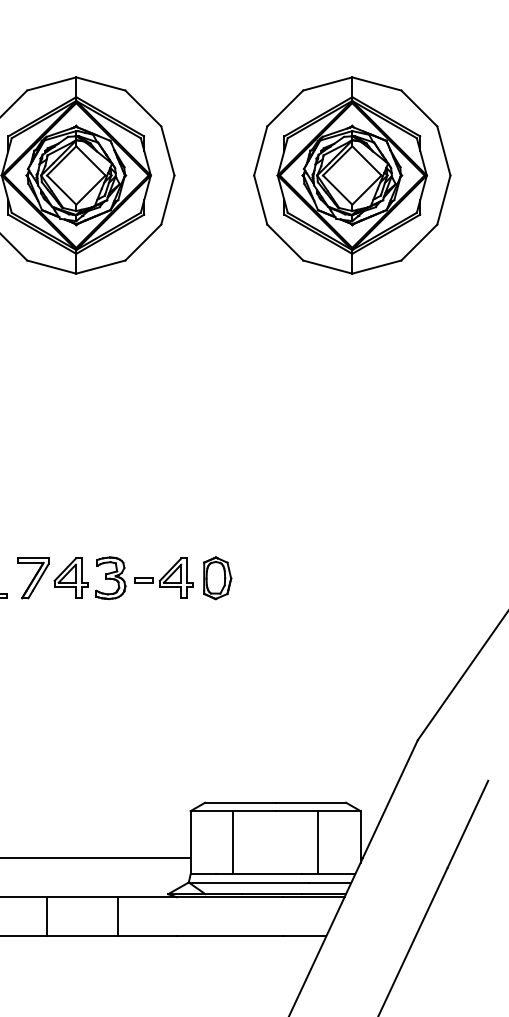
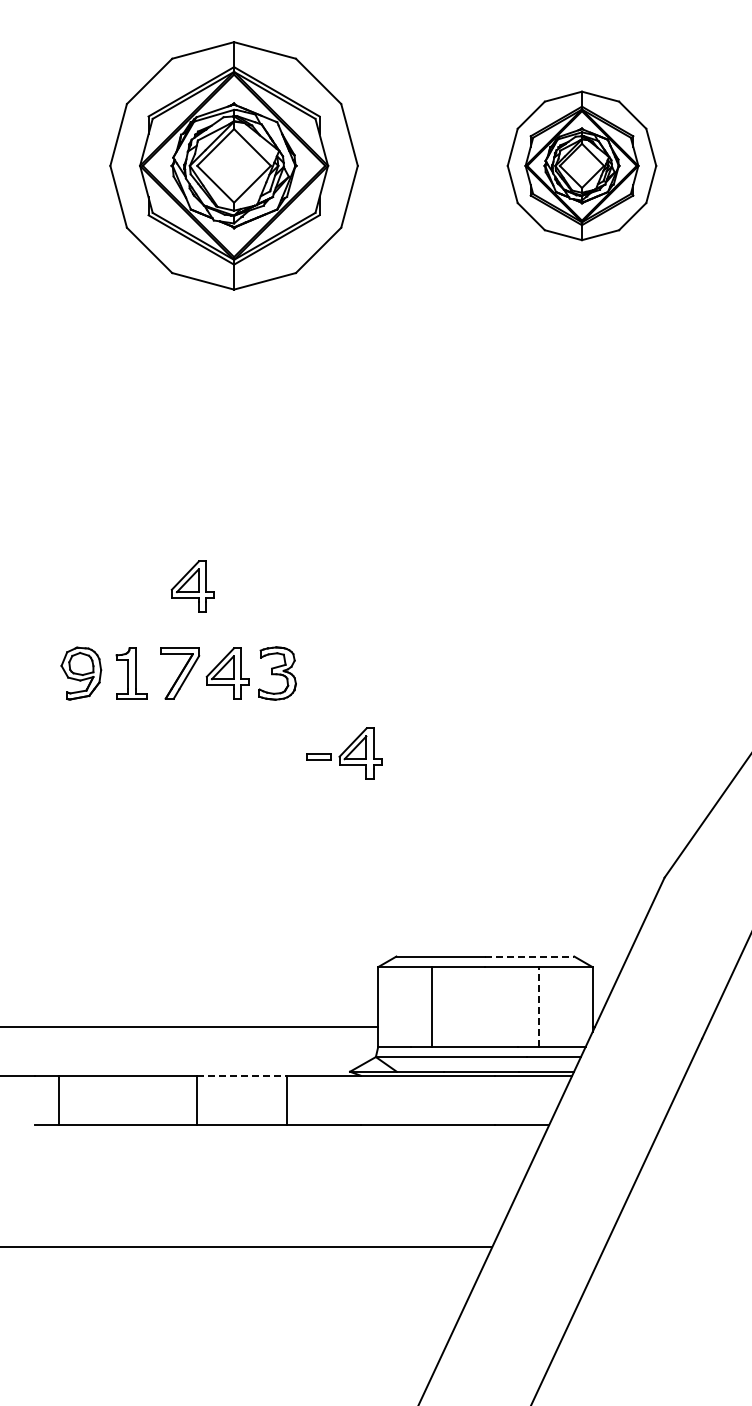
part: (351, 175) -> (581, 165), size x0.6
part: (43, 509) -> (192, 586), added
part: (163, 578) -> (344, 753), moved
part: (217, 578) -> (412, 673), removed
line: (311, 802) -> (530, 956), solid -> dashed
line: (317, 842) -> (538, 1006), solid -> dashed
line: (82, 897) -> (241, 1075), solid -> dashed

